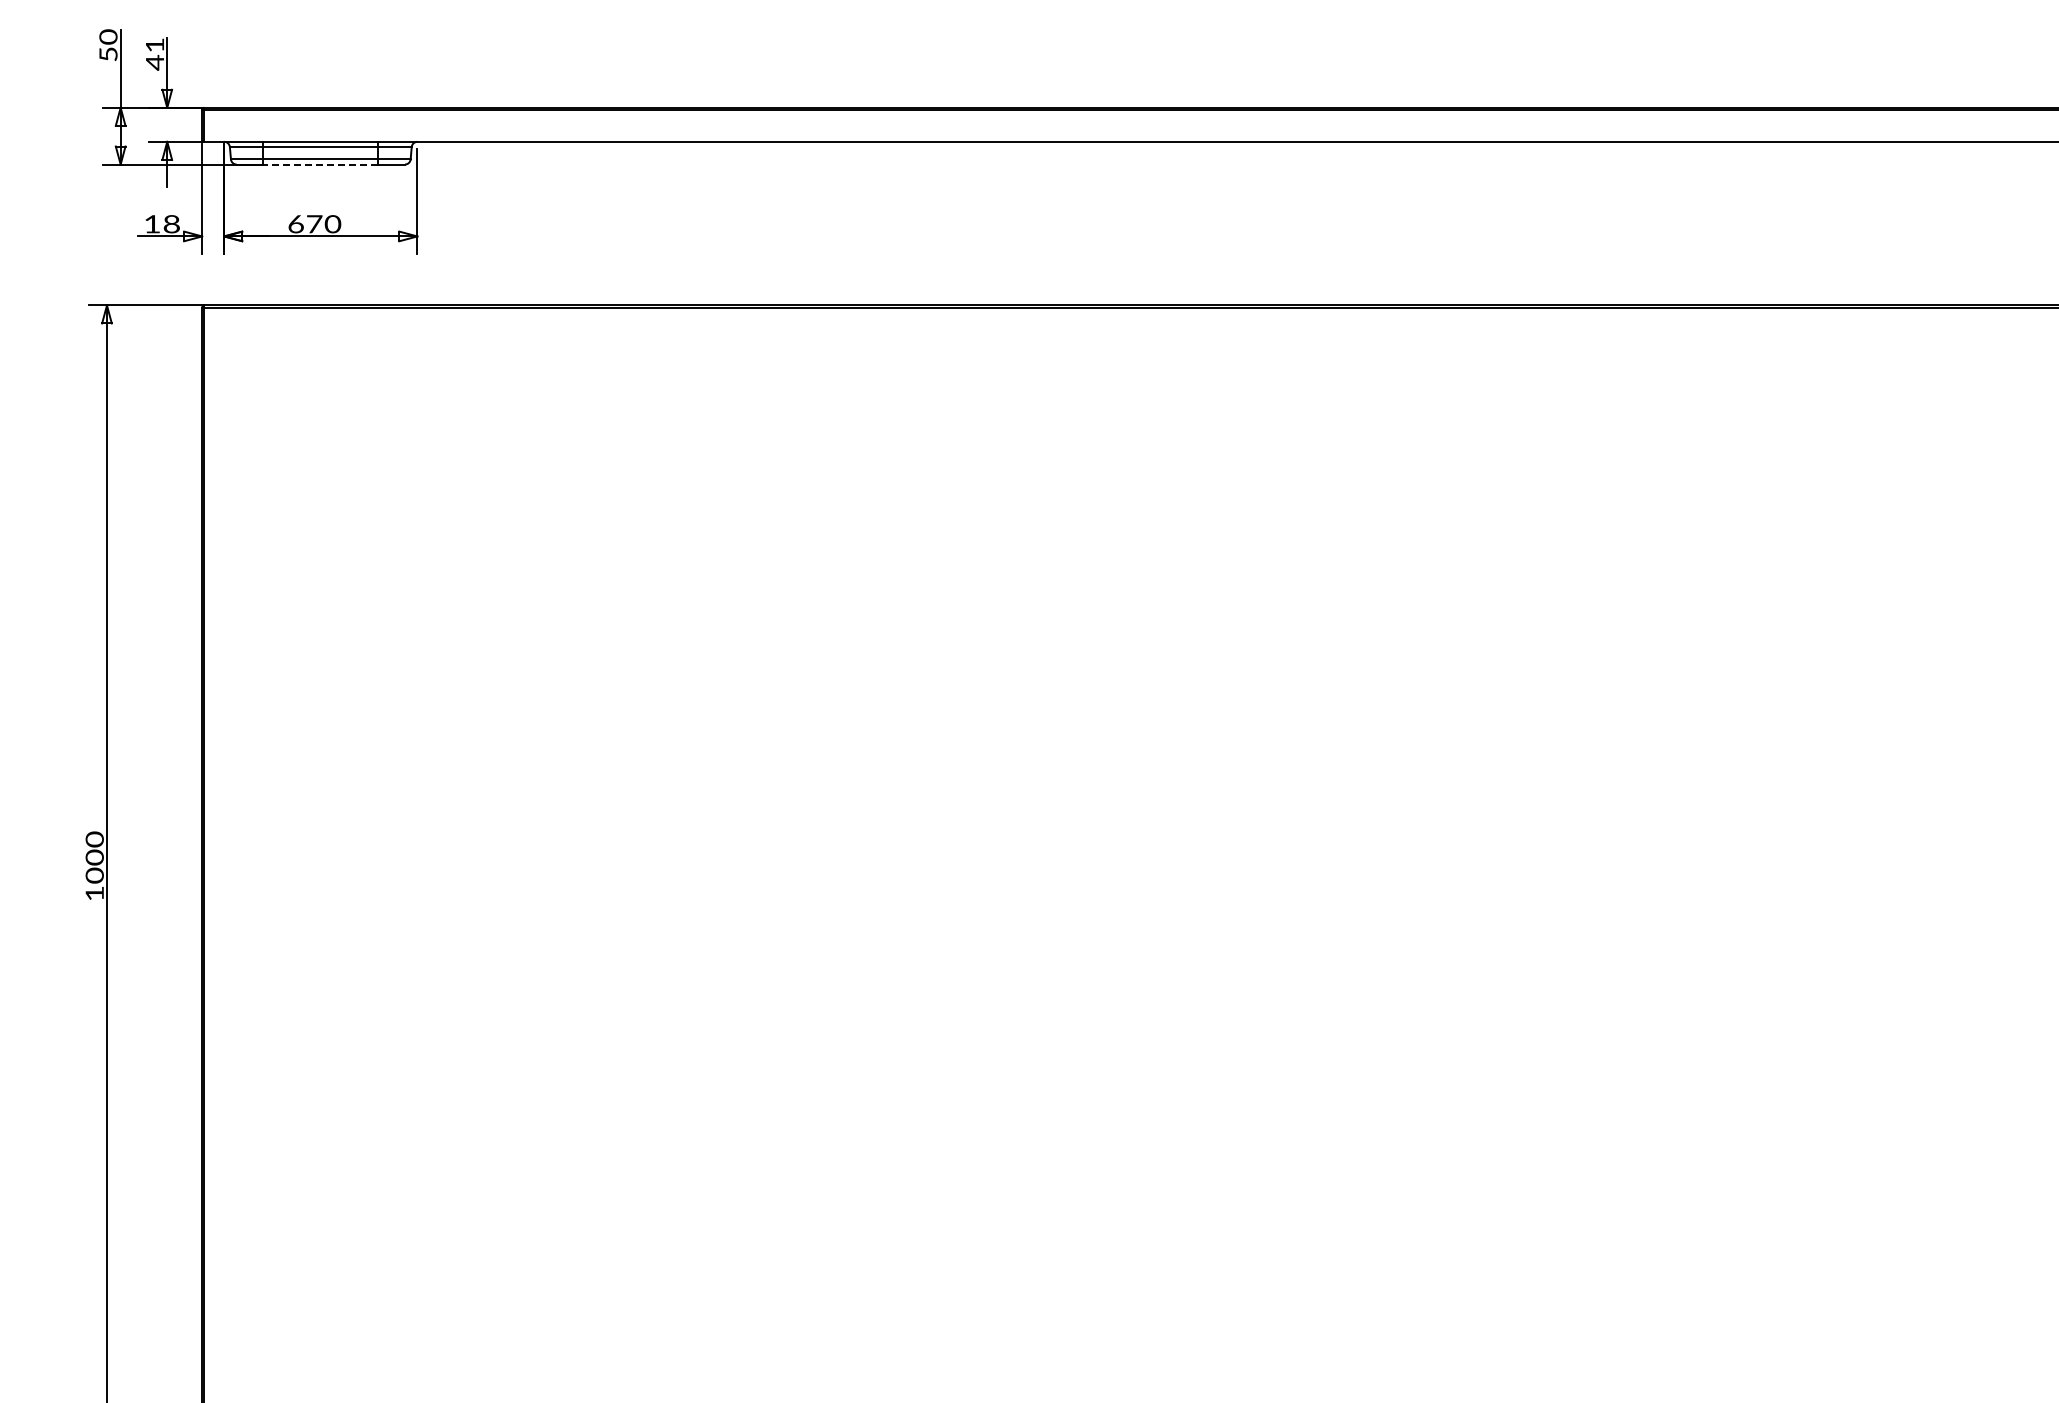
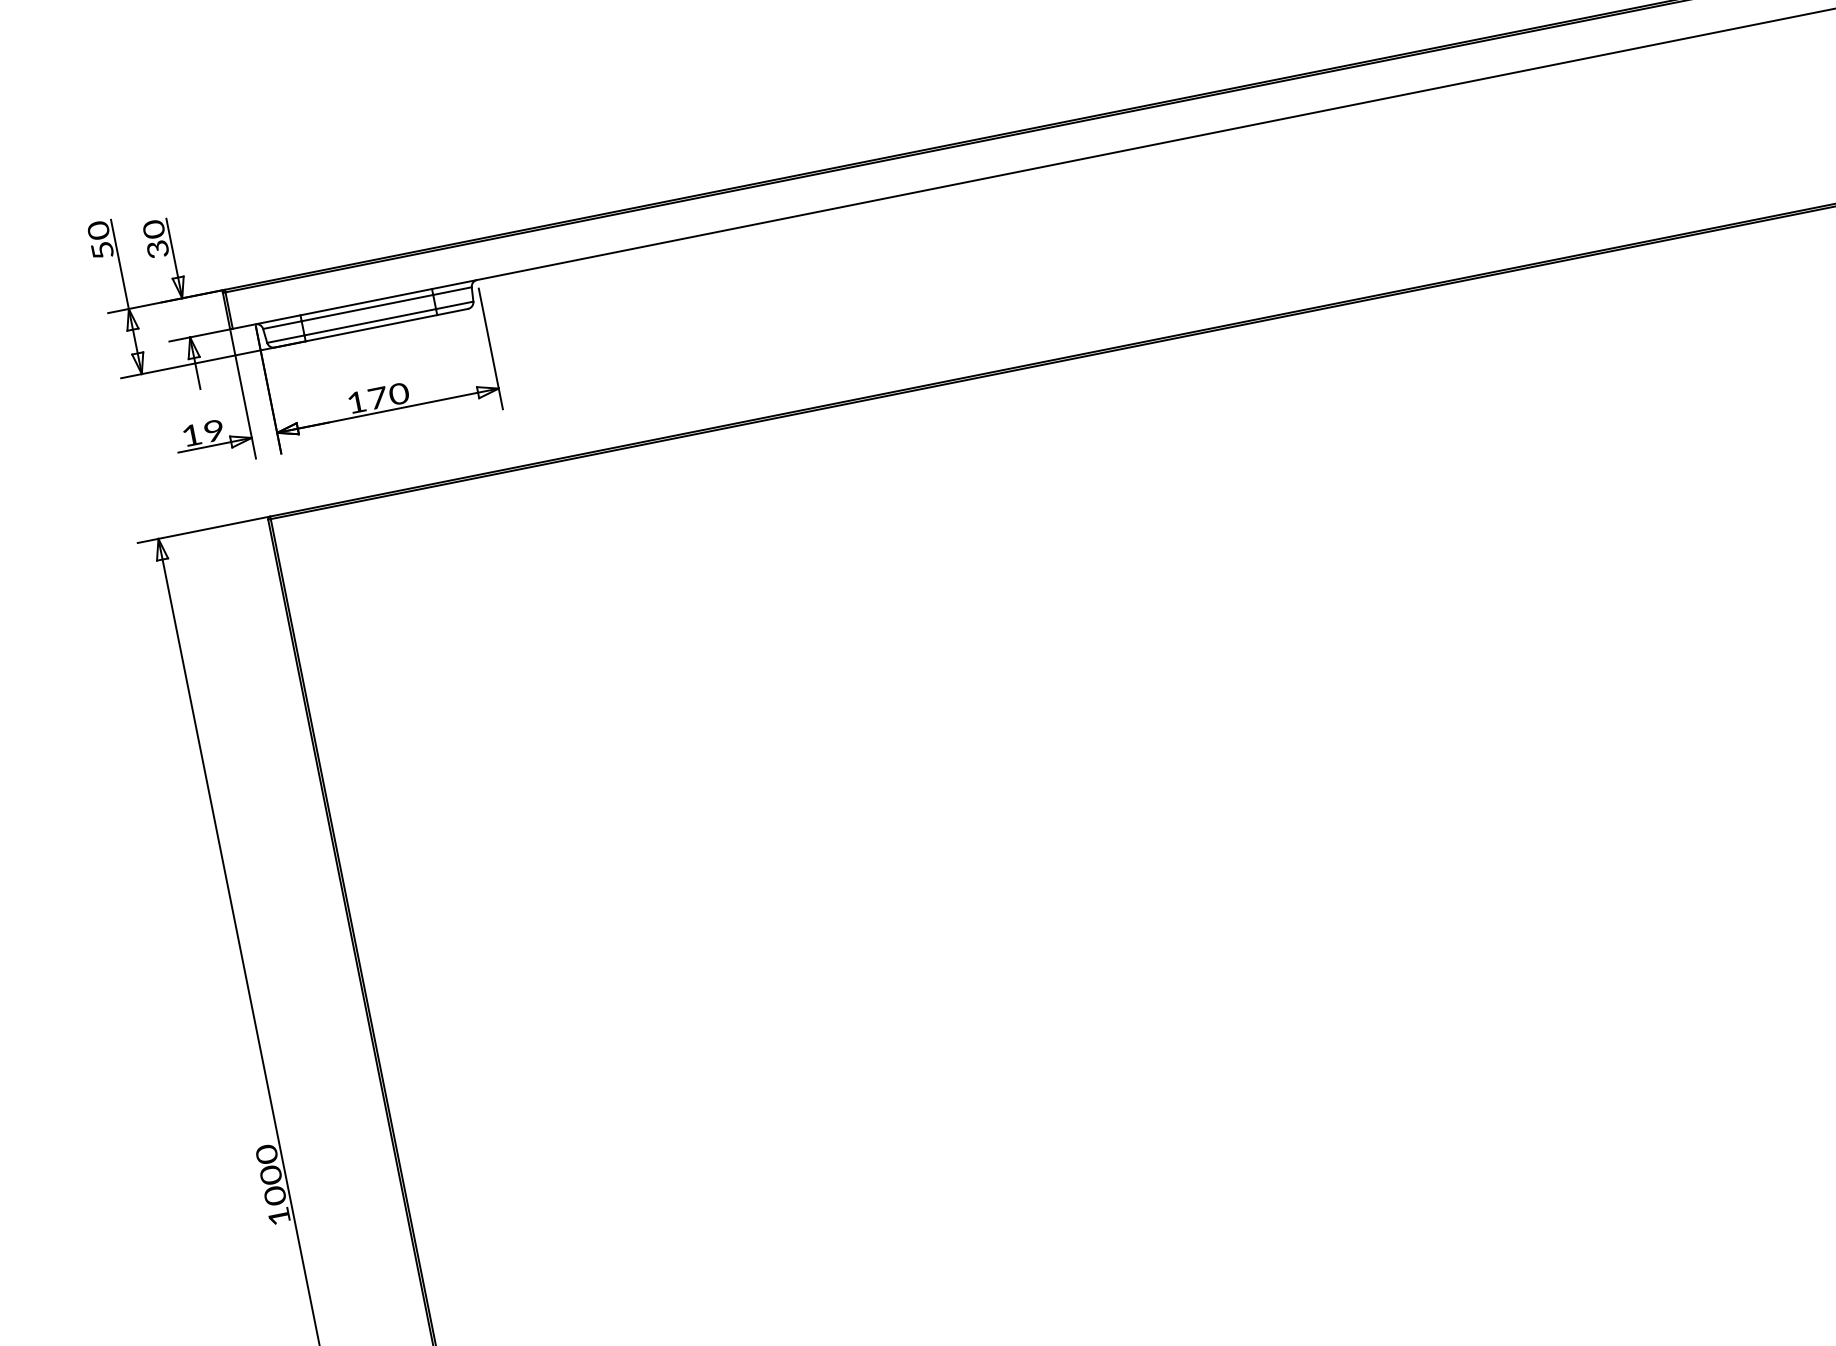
text: (154, 53) -> (155, 238), 41 -> 30
line: (320, 164) -> (371, 328), dashed -> solid
text: (171, 224) -> (213, 431), 18 -> 19
text: (295, 224) -> (356, 402), 670 -> 170

